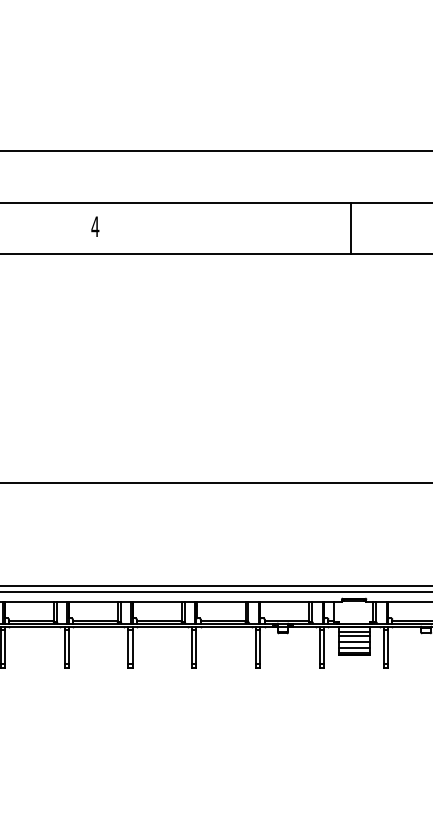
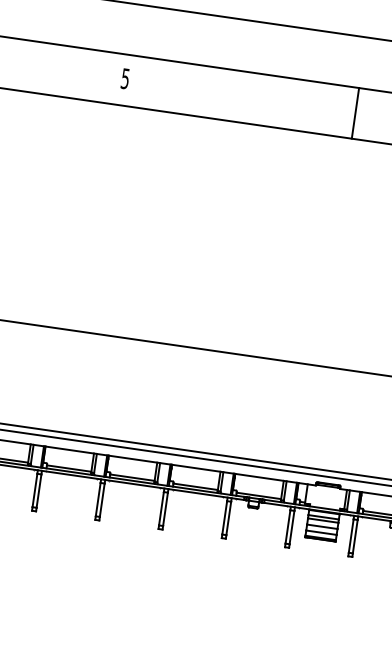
text: (95, 226) -> (125, 78), 4 -> 5
line: (350, 227) -> (355, 112), moved

